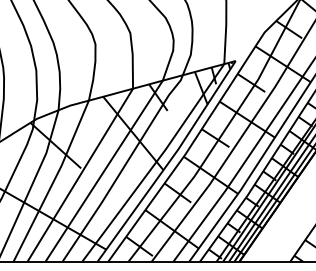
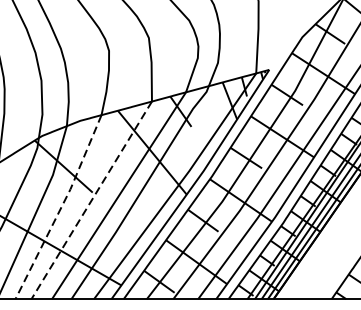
line: (80, 175) -> (91, 200), solid -> dashed
line: (53, 181) -> (61, 207), solid -> dashed

